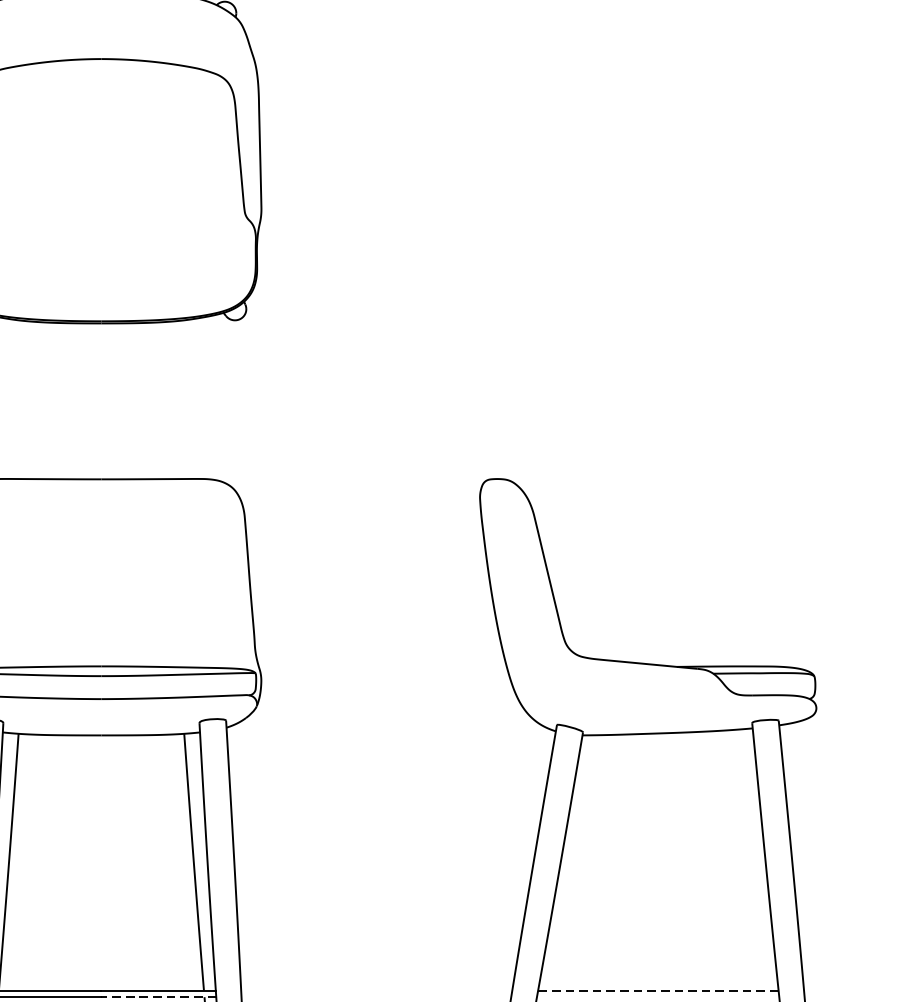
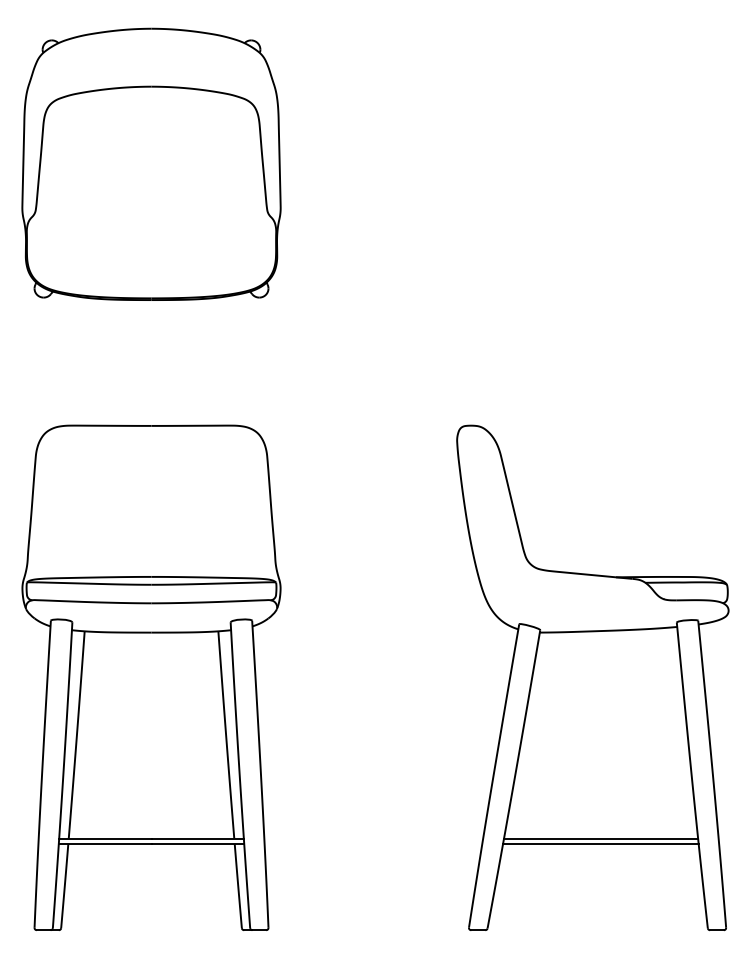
line: (657, 990) -> (600, 838), dashed -> solid
line: (158, 996) -> (197, 843), dashed -> solid
line: (657, 996) -> (600, 843), added

